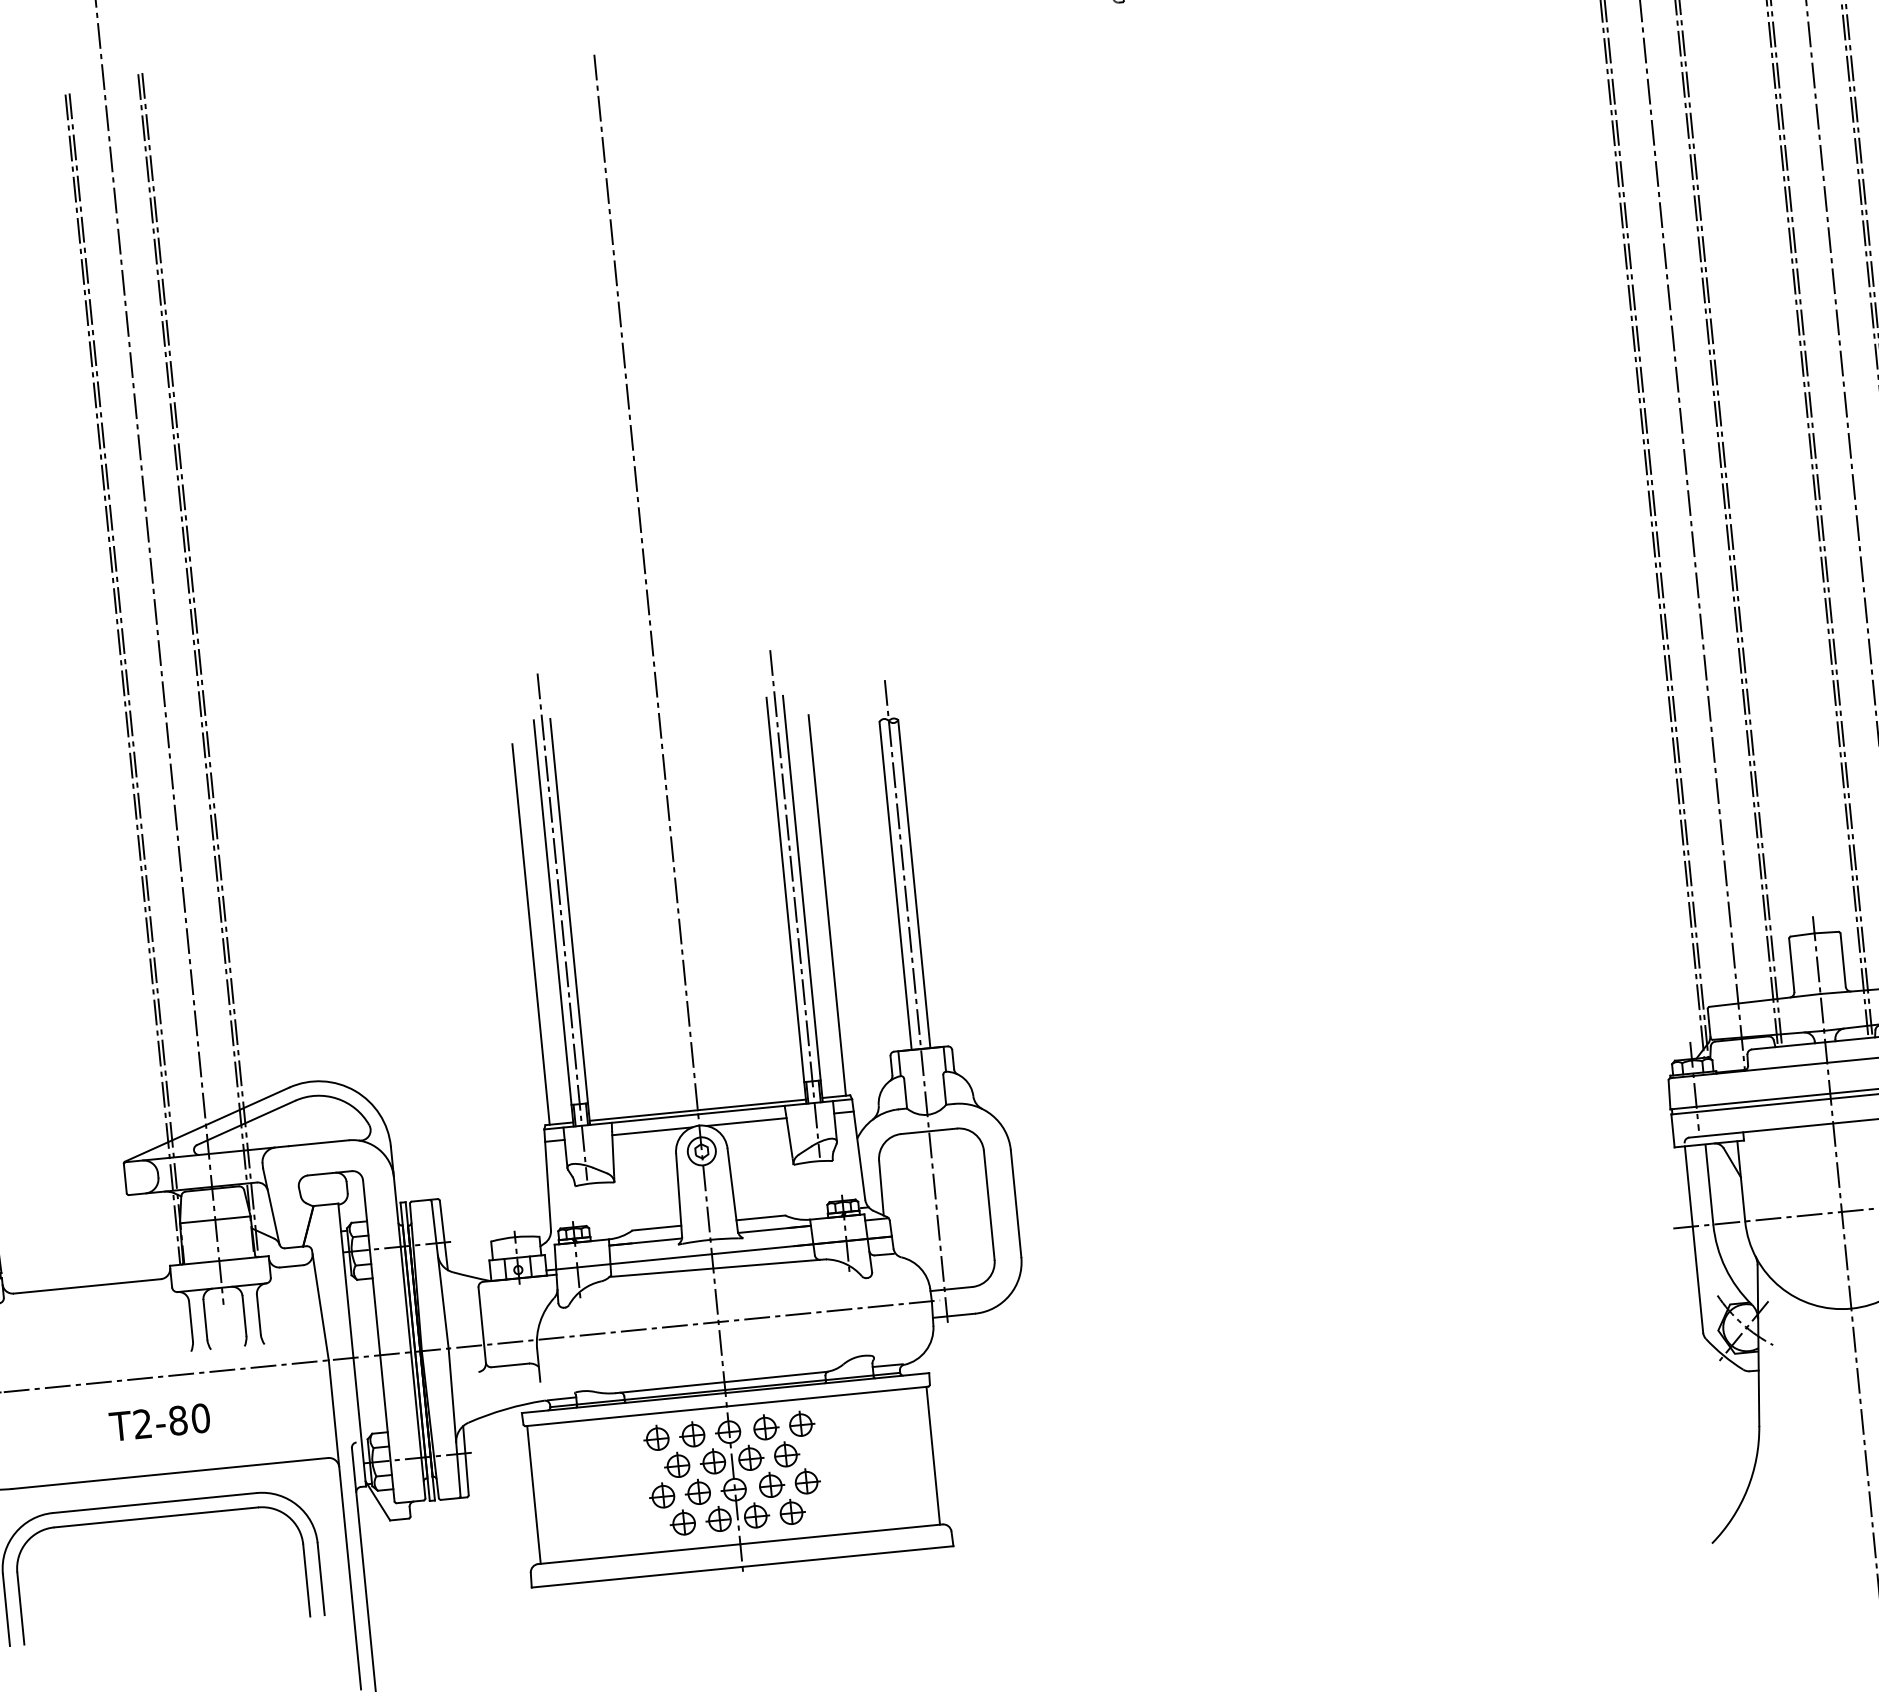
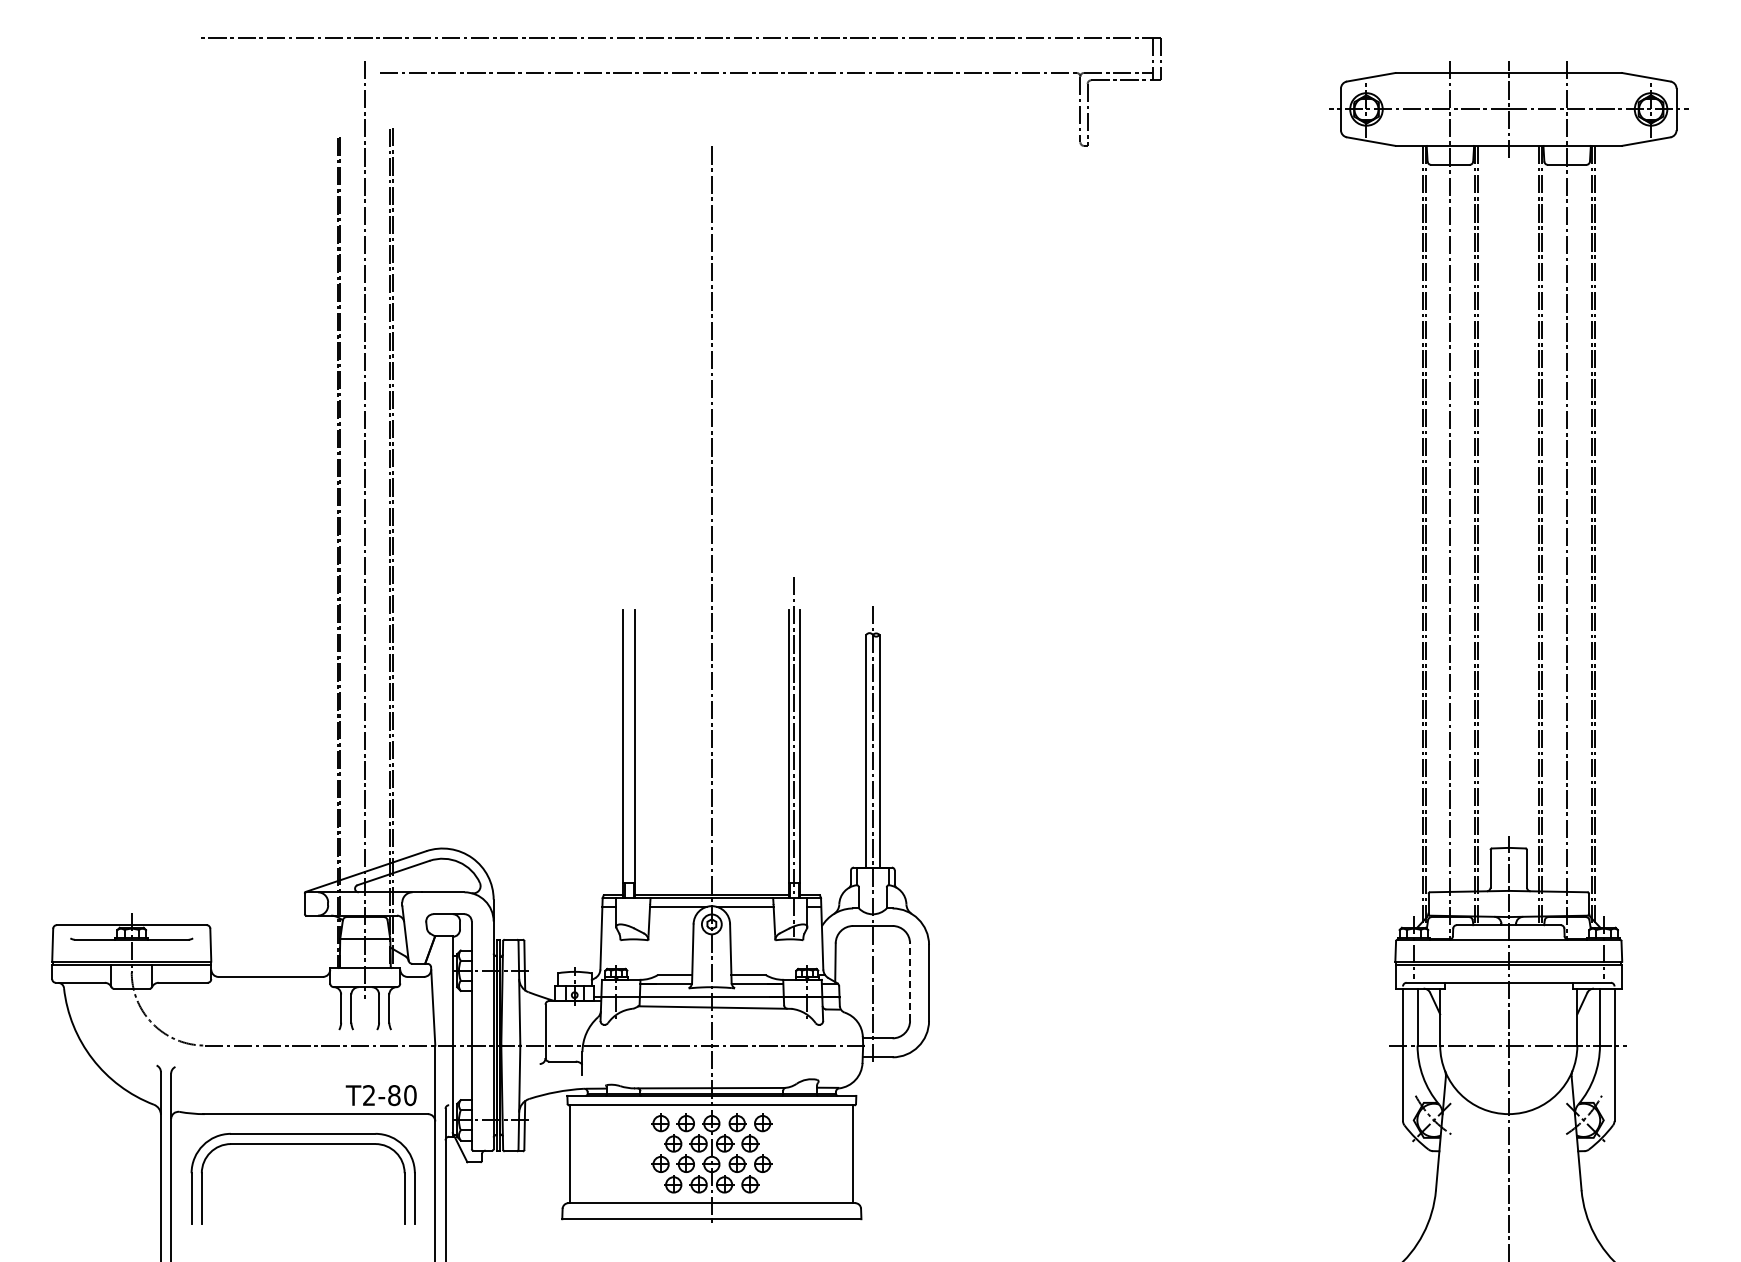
line: (826, 905) -> (816, 760), removed
line: (562, 927) -> (629, 757), removed
line: (530, 934) -> (606, 760), removed
line: (989, 1205) -> (910, 982), solid -> dashed
text: (158, 1422) -> (380, 1095), moved

